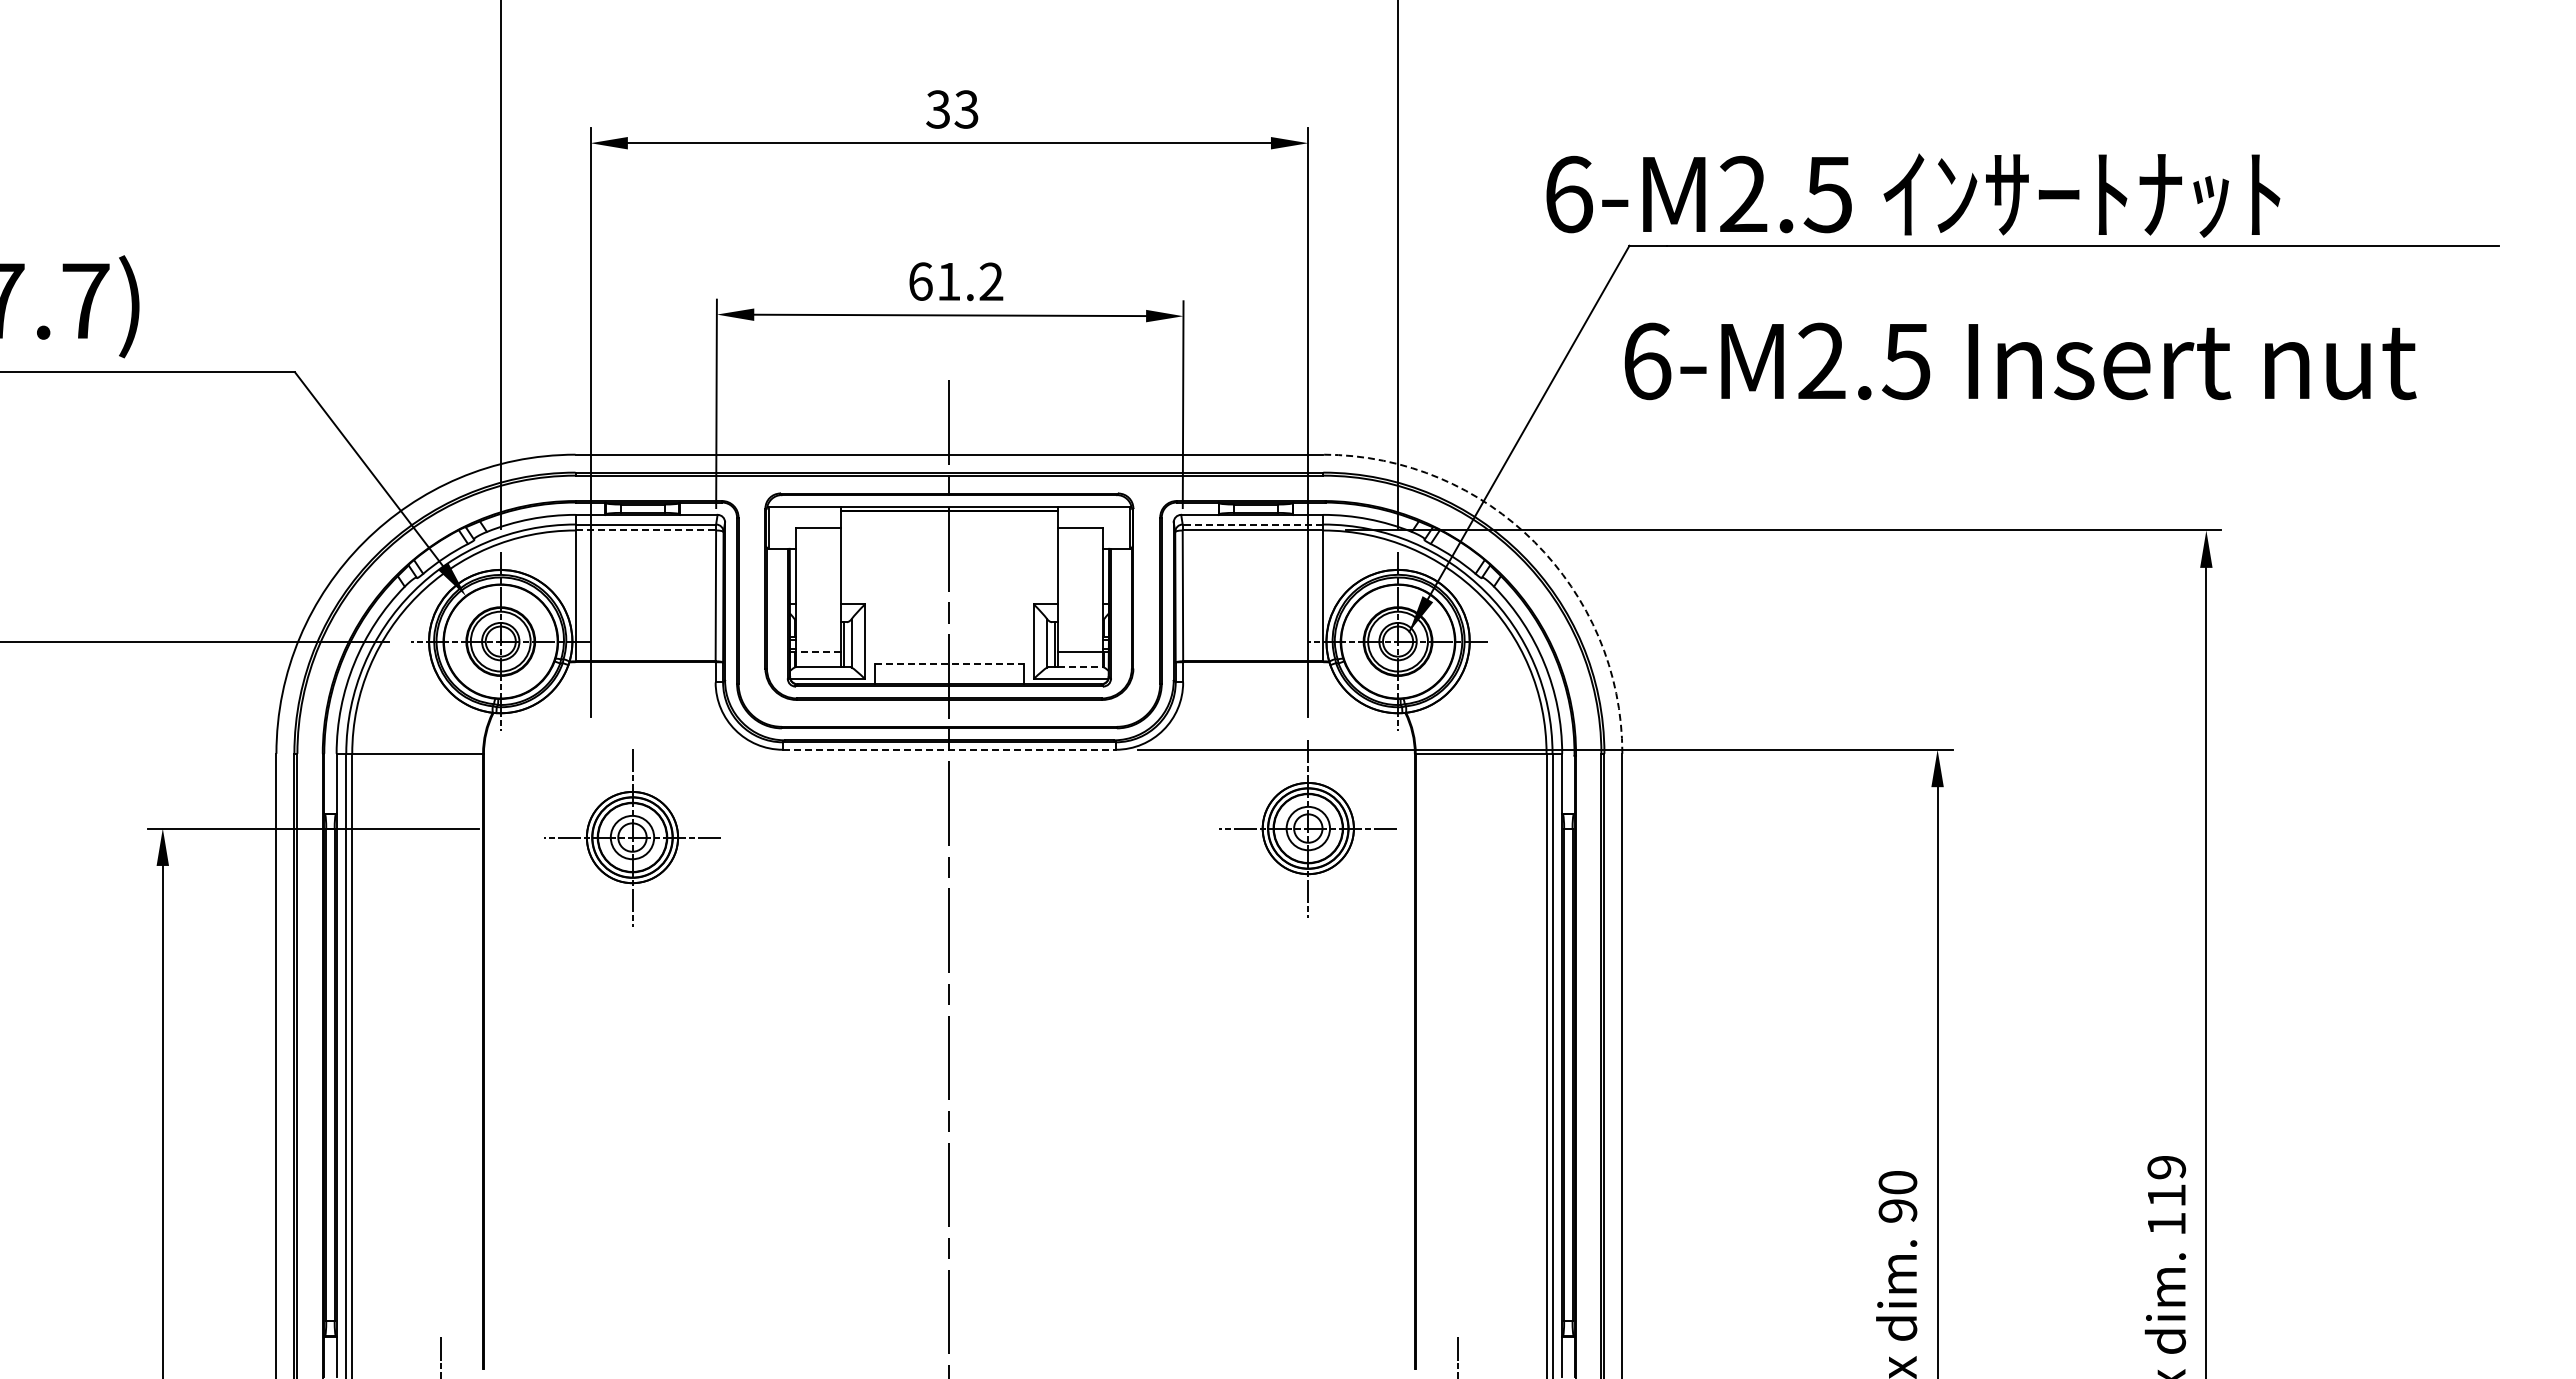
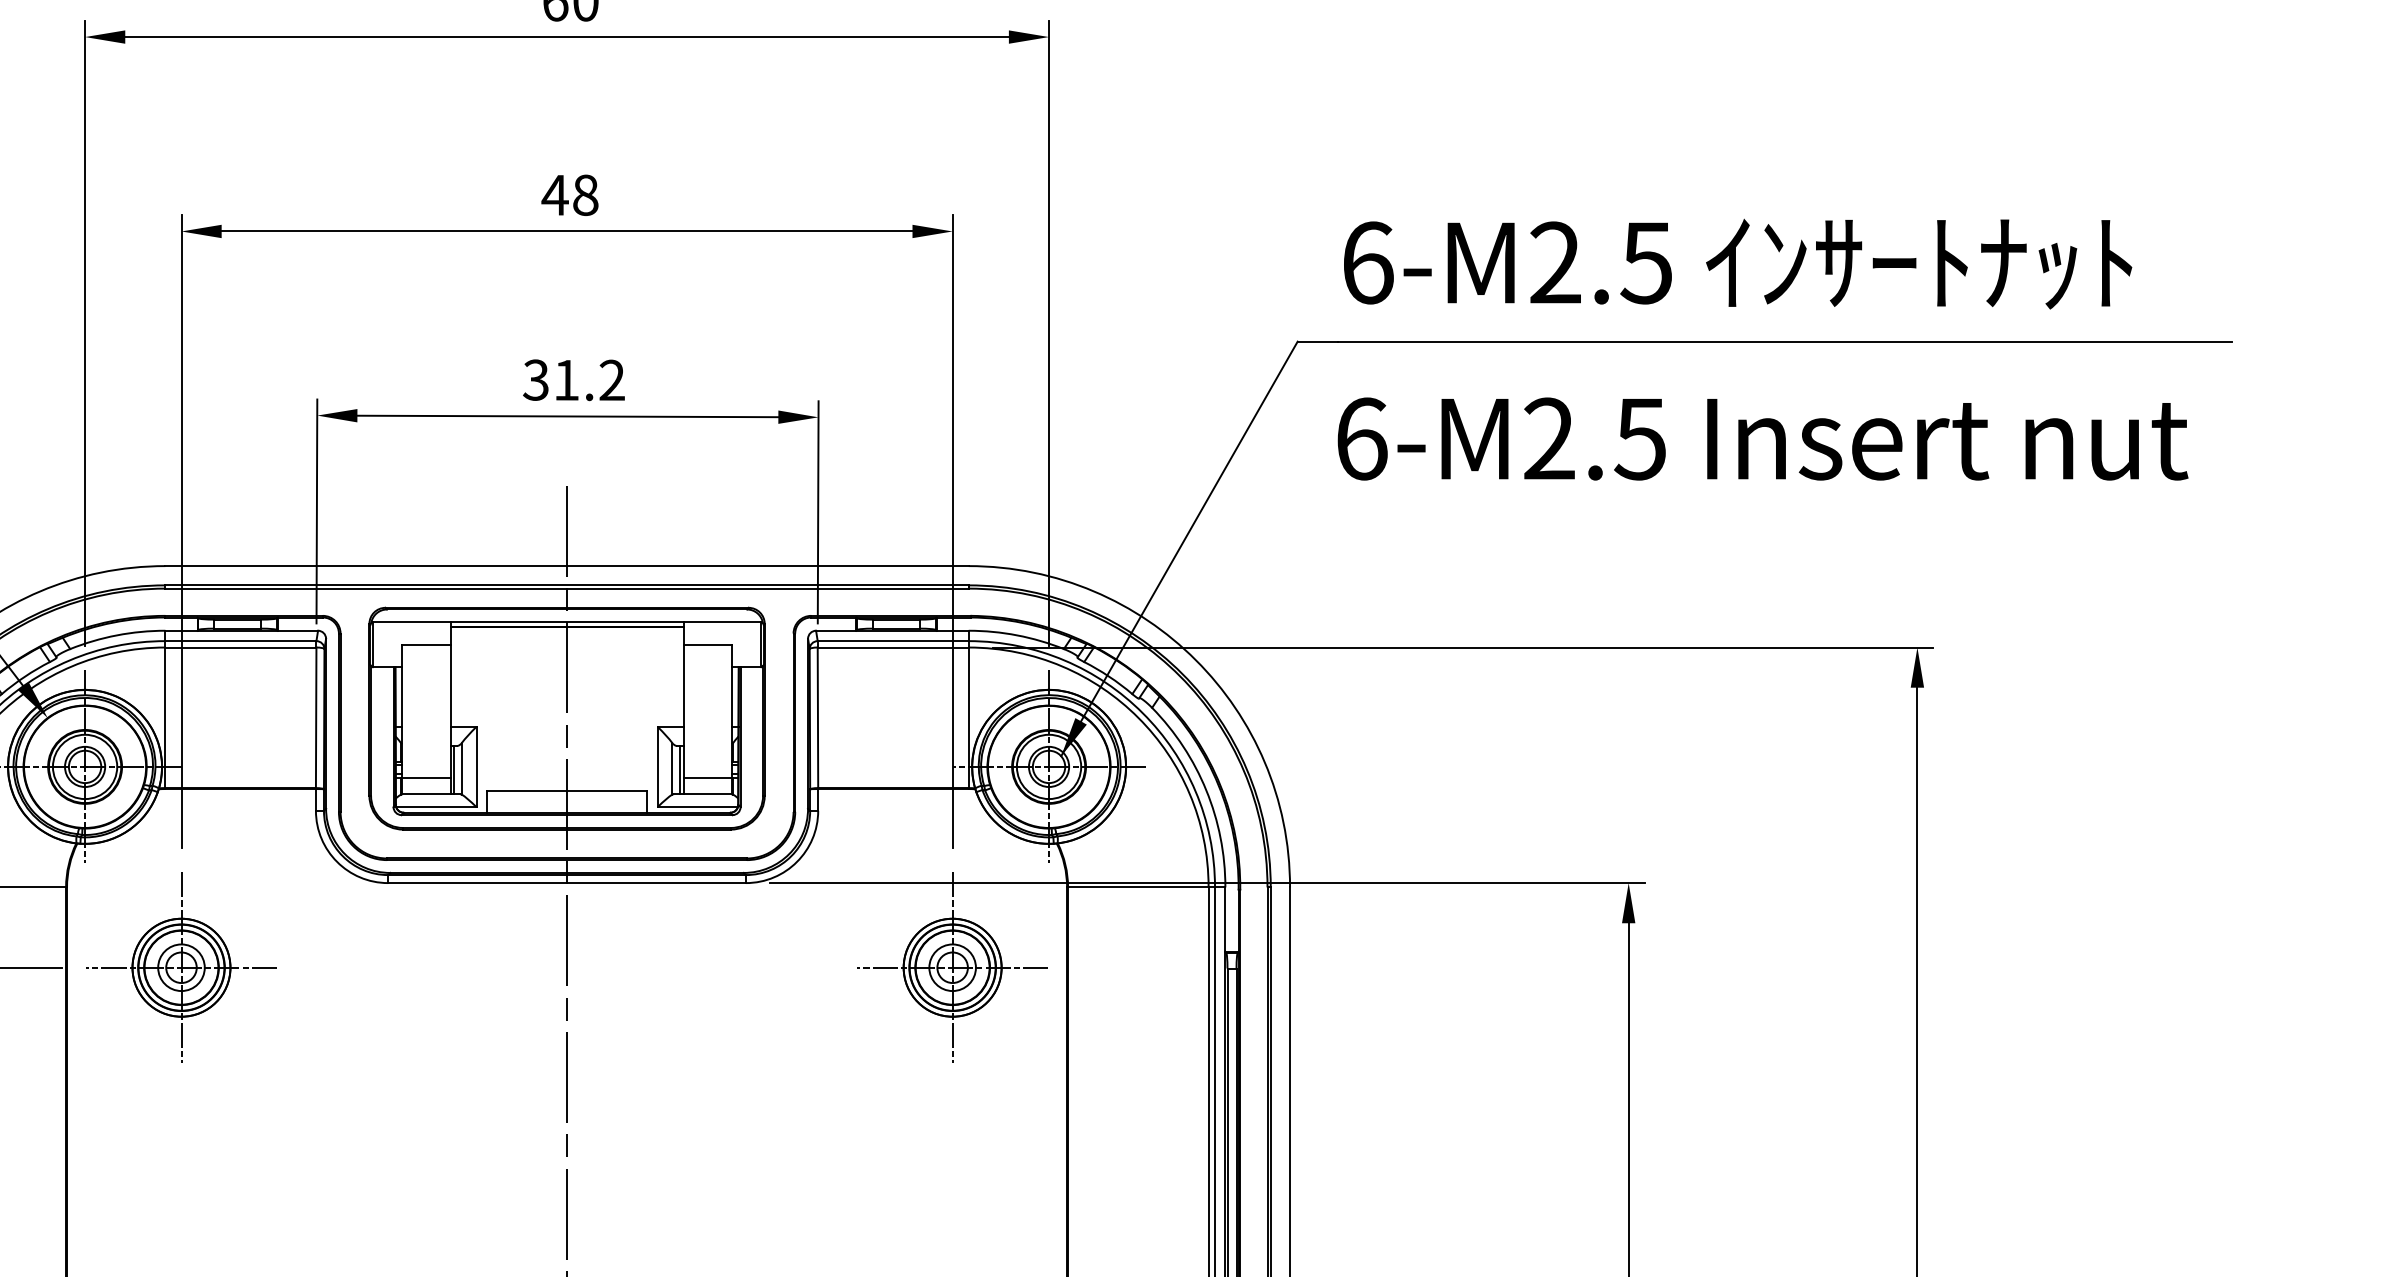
text: (951, 109) -> (569, 195), 33 -> 48
text: (1913, 195) -> (1738, 264), moved
text: (920, 281) -> (536, 380), 61.2 -> 31.2
text: (2020, 361) -> (1762, 439), moved
line: (1252, 524) -> (892, 641), dashed -> solid
line: (646, 530) -> (241, 647), dashed -> solid
arc: (1534, 542) -> (1195, 660), dashed -> solid
line: (818, 652) -> (426, 778), dashed -> solid
line: (949, 663) -> (567, 790), dashed -> solid
line: (1080, 667) -> (707, 794), dashed -> solid
line: (949, 749) -> (567, 882), dashed -> solid
part: (632, 837) -> (181, 967), moved

